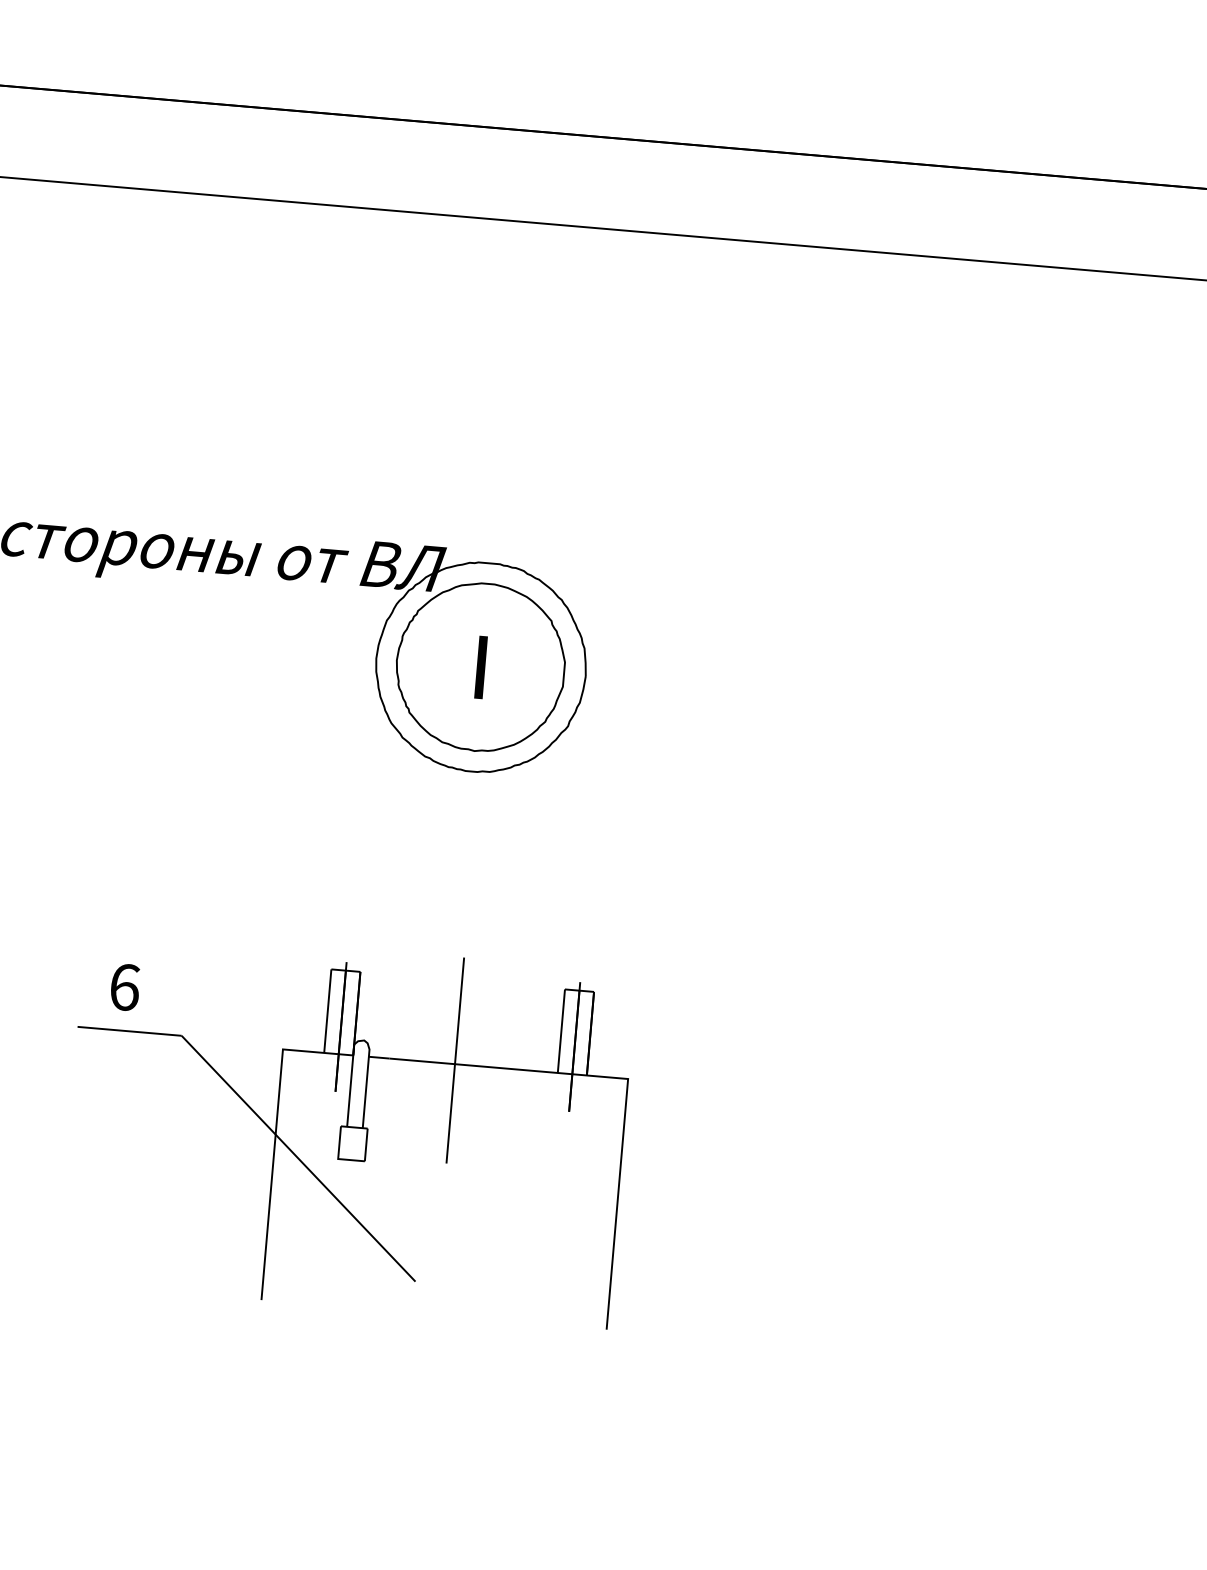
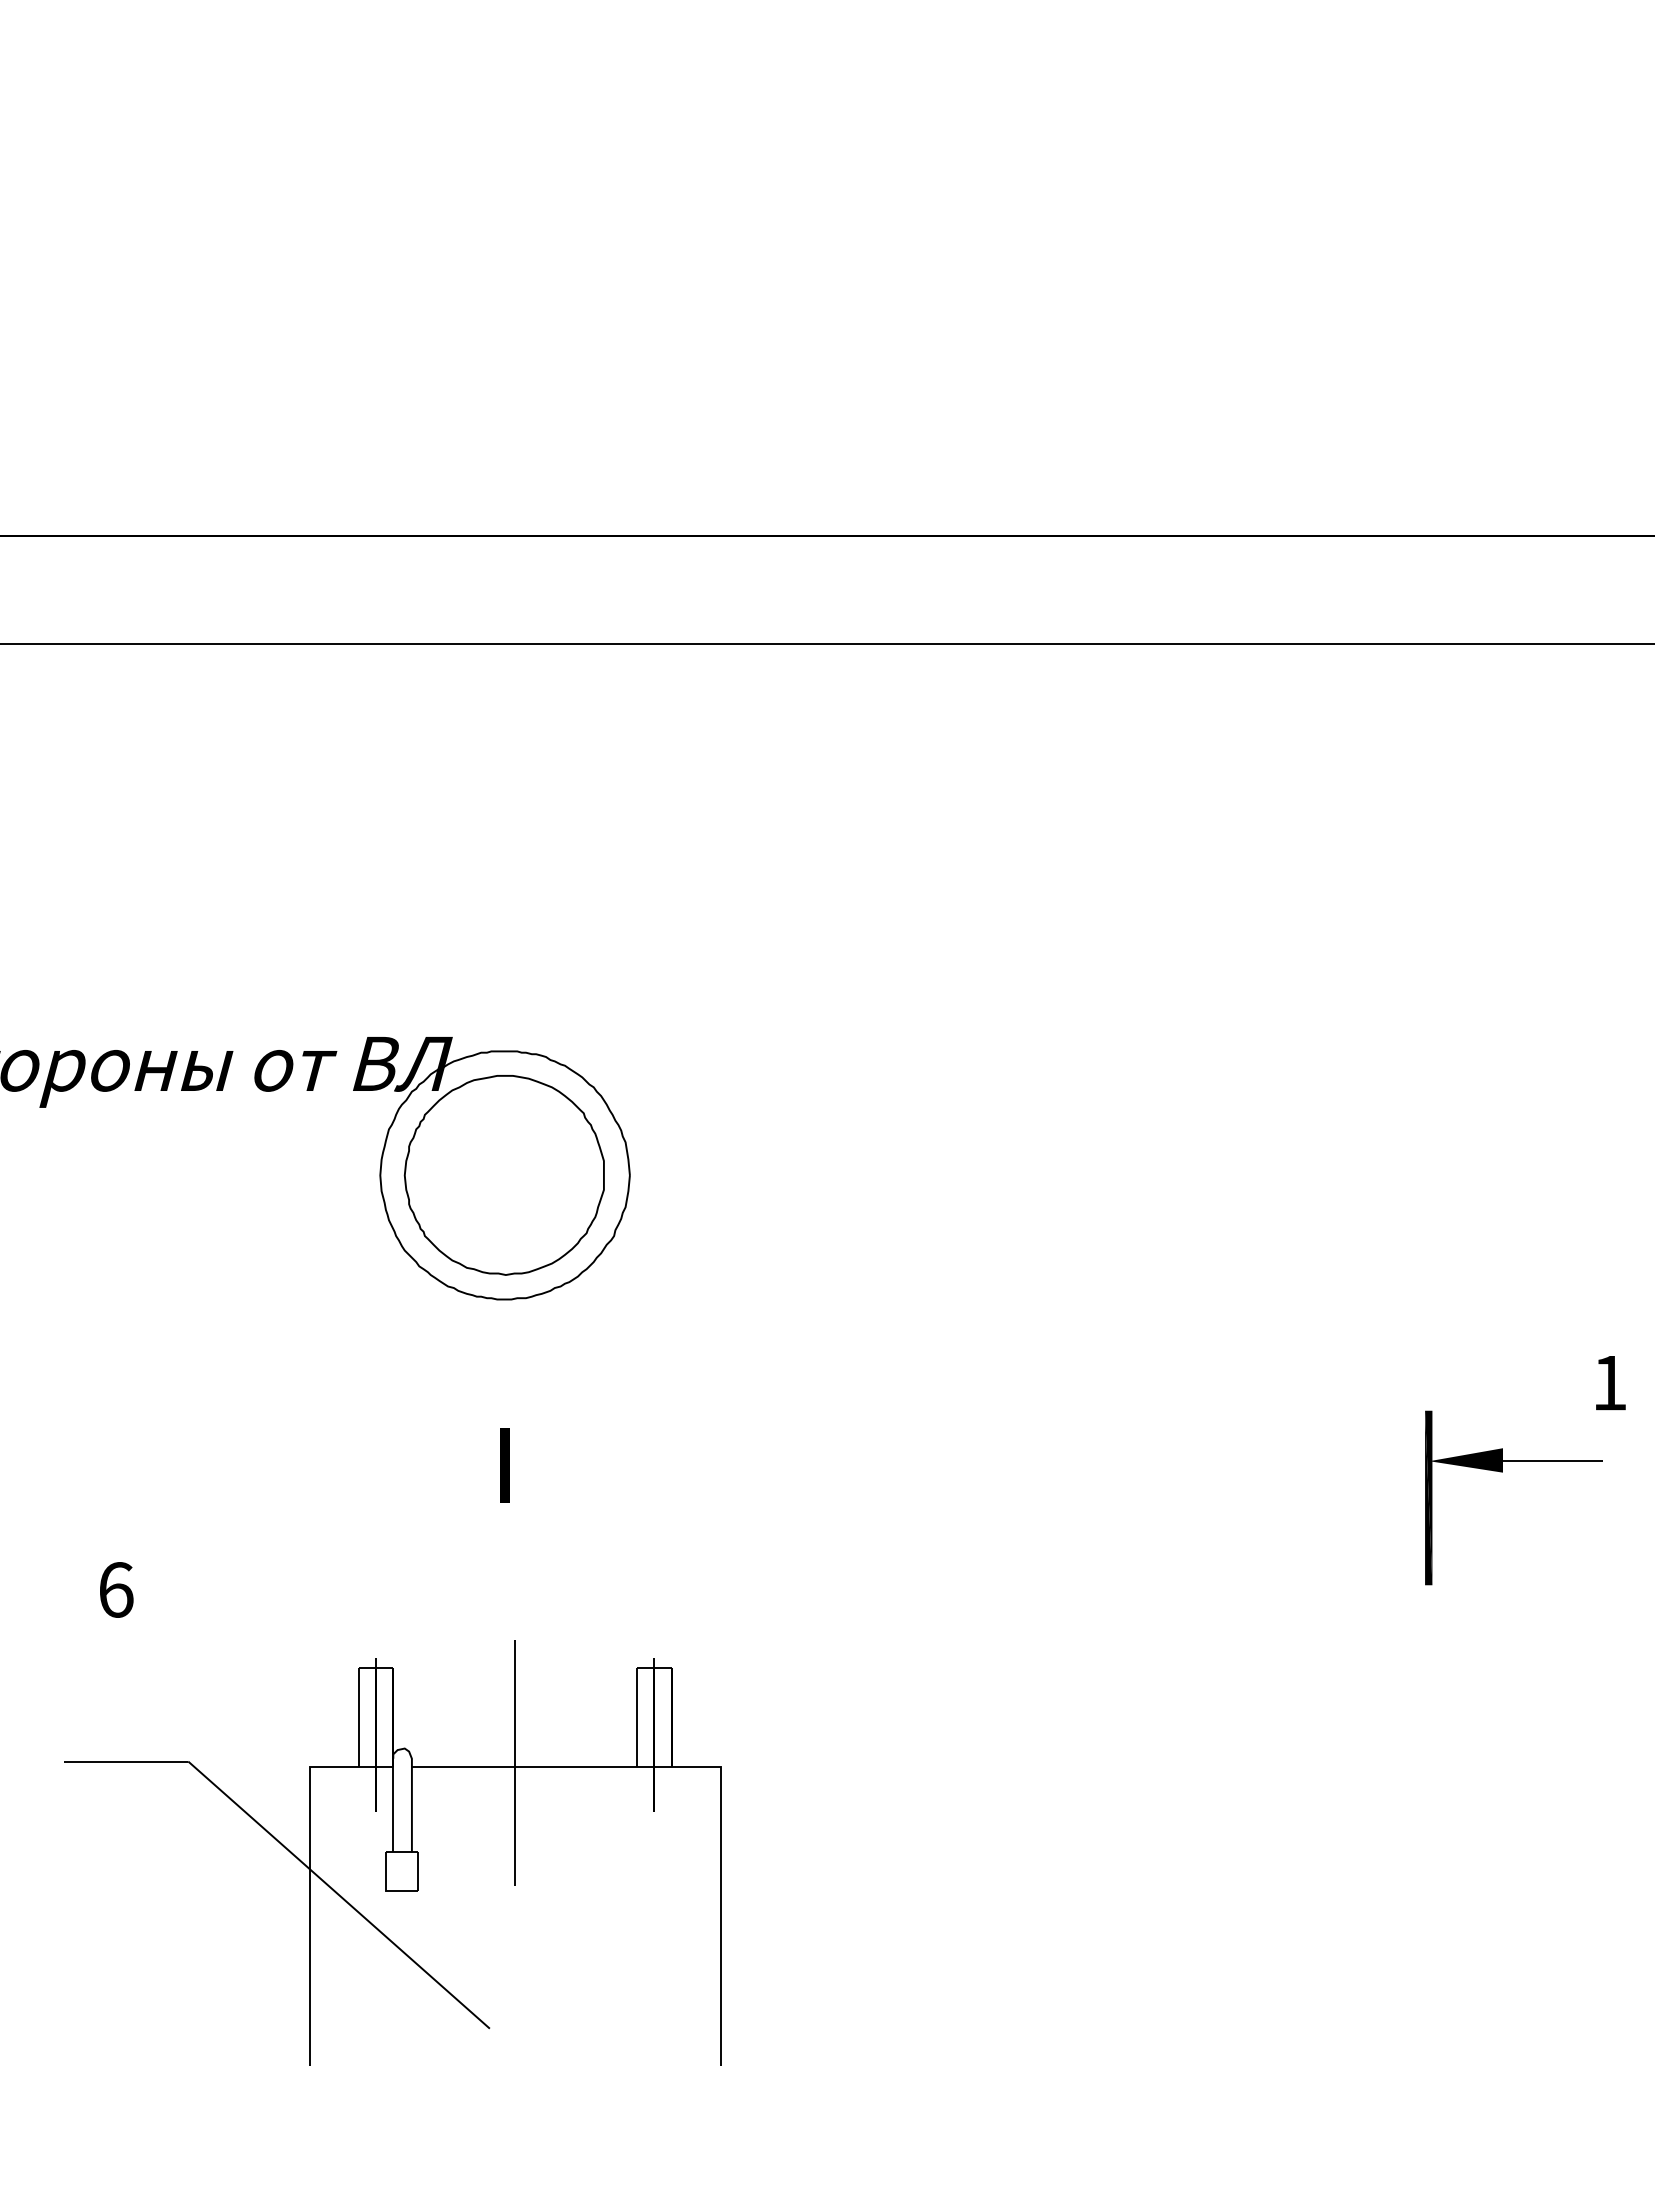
part: (480, 667) -> (504, 1465), moved
part: (346, 1126) -> (392, 1852), moved

